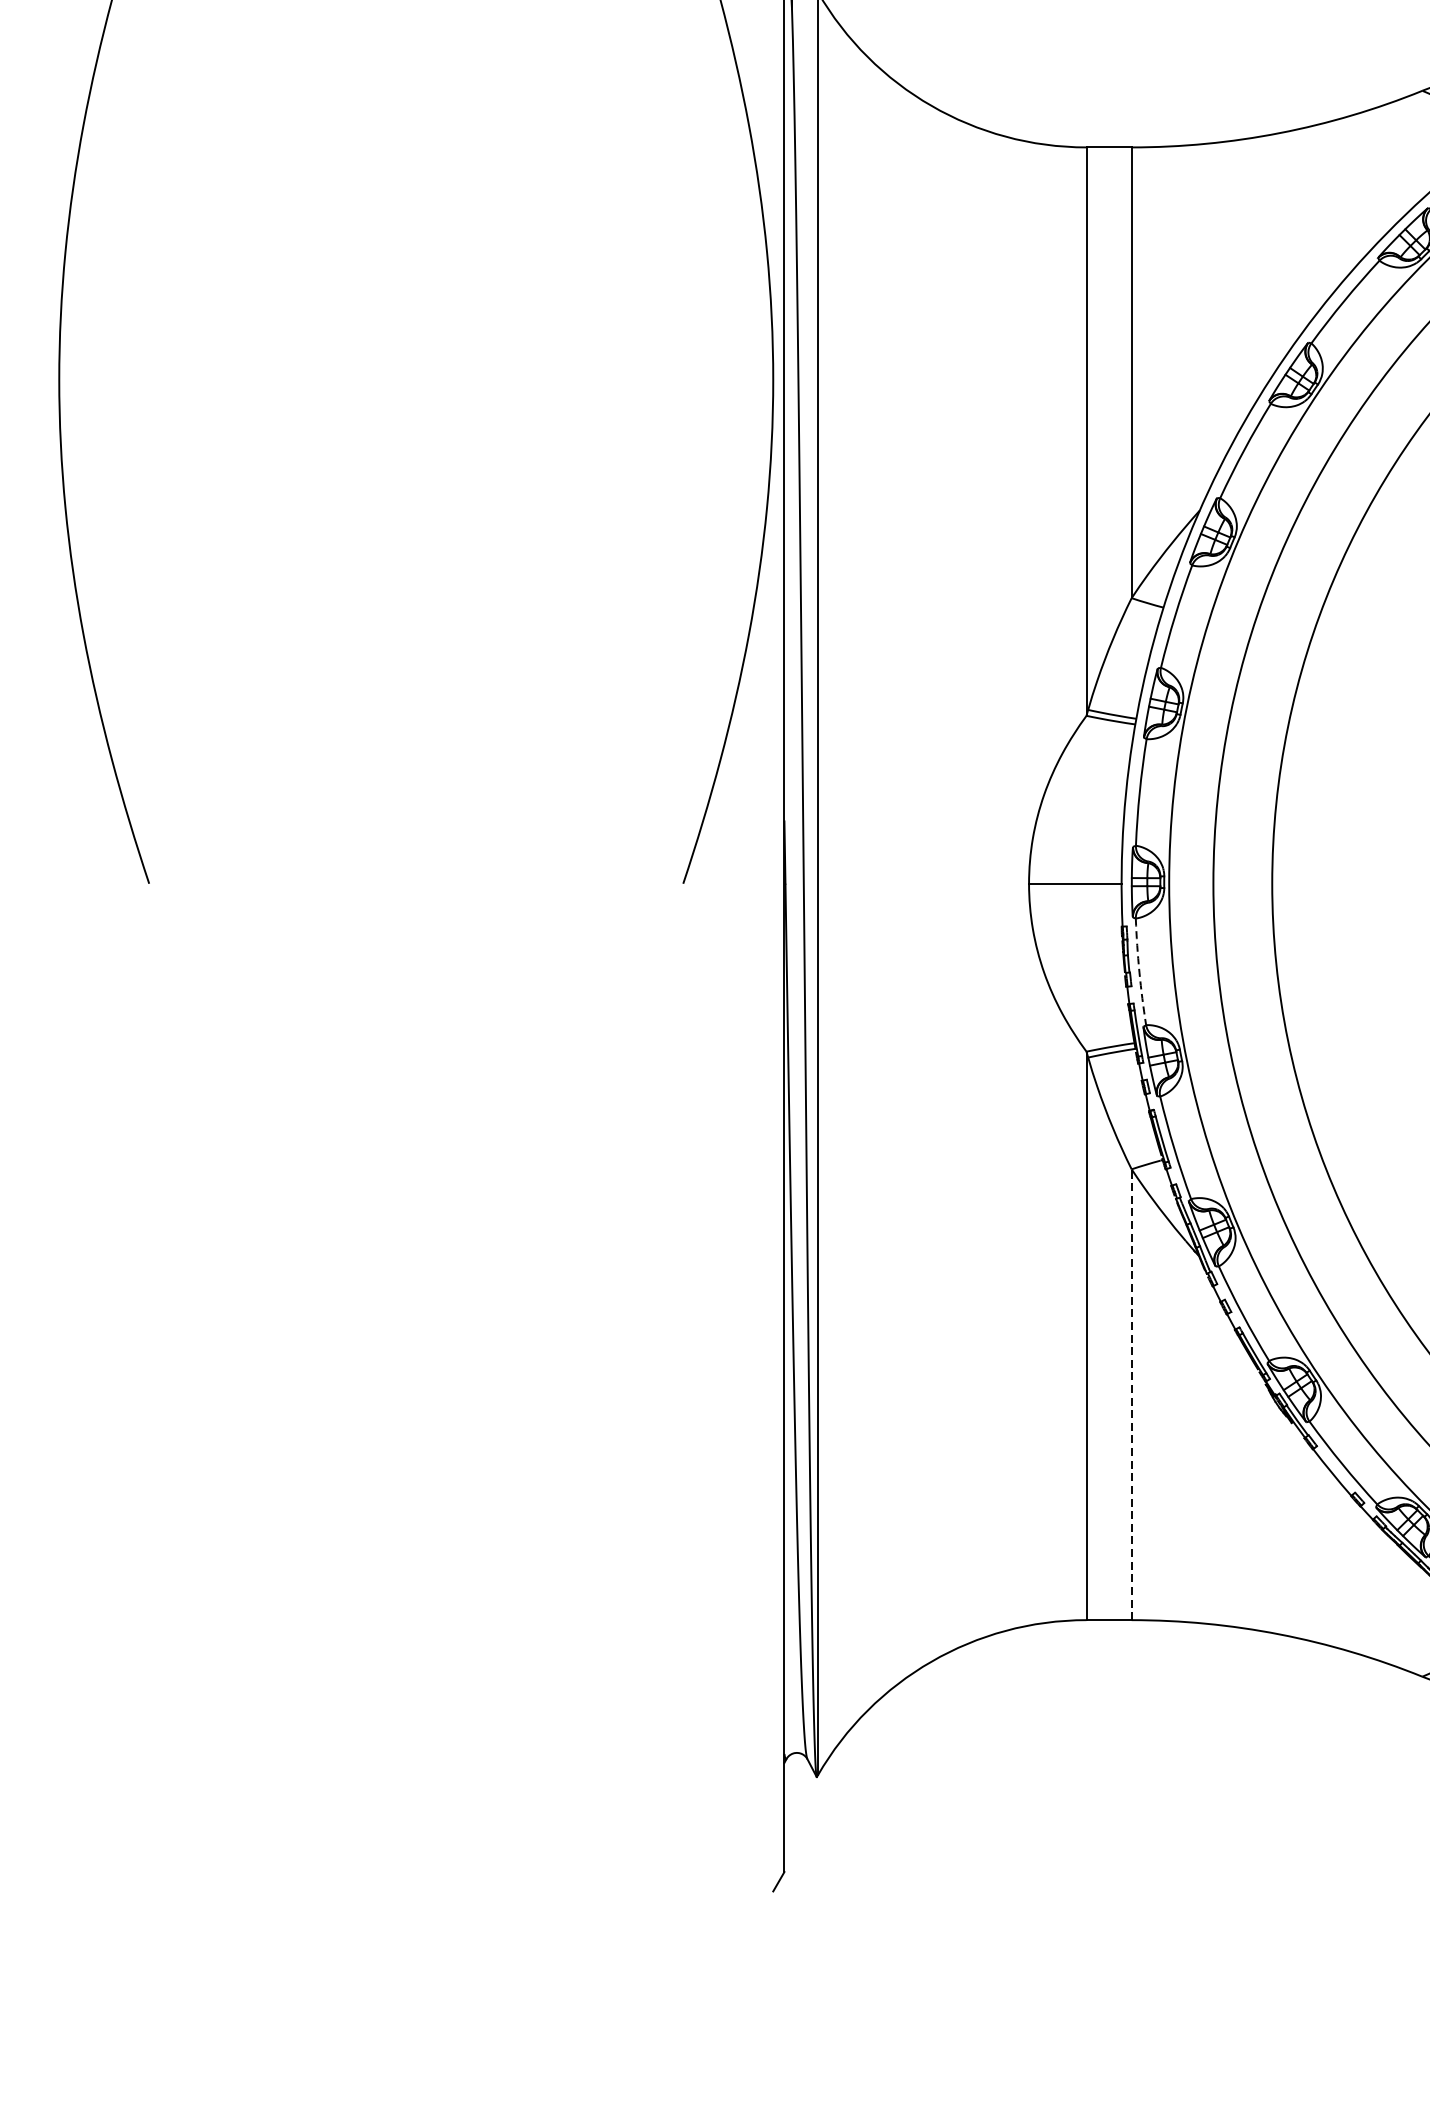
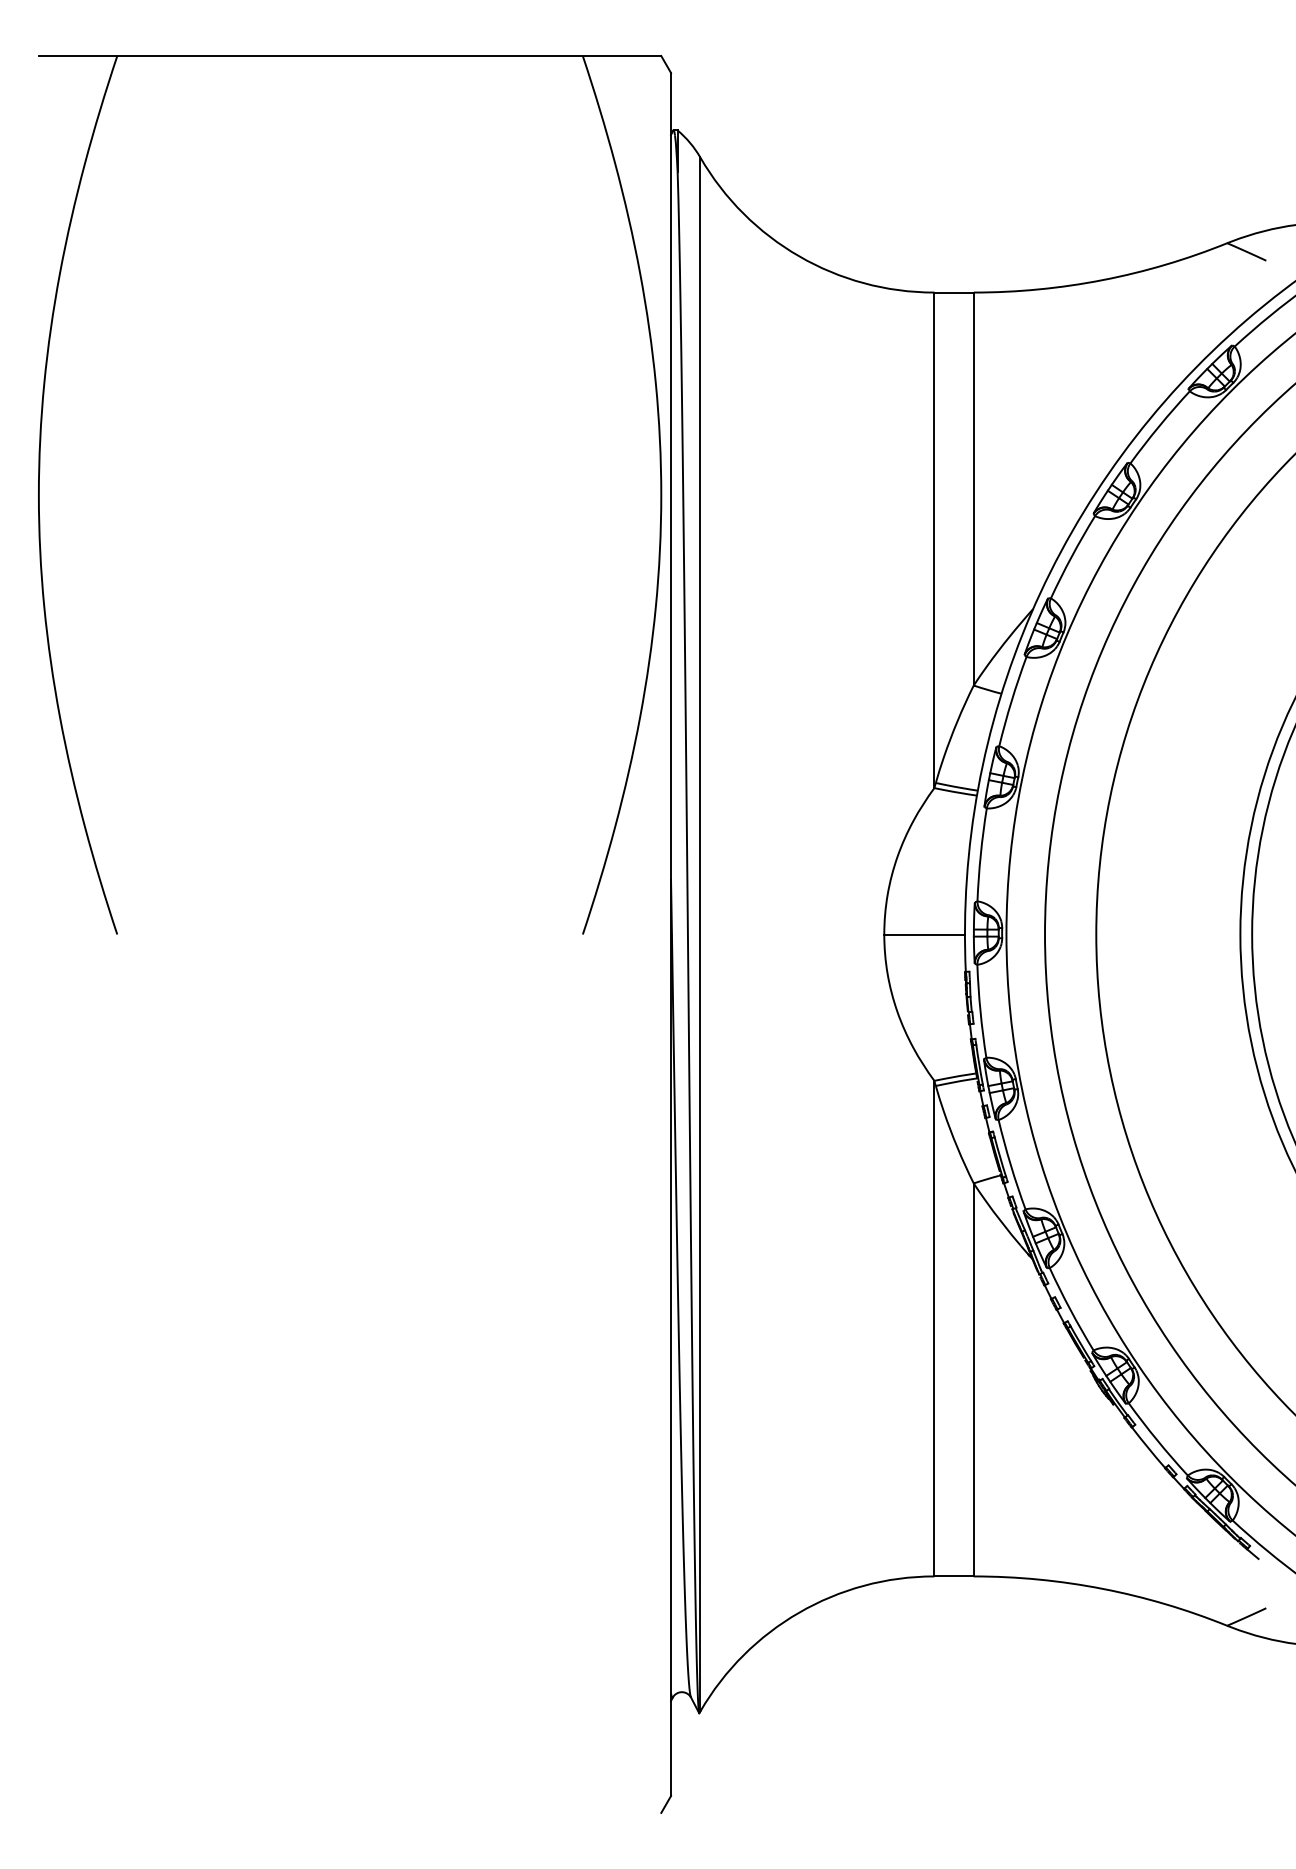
arc: (1139, 972) -> (980, 1011), dashed -> solid
line: (1131, 1394) -> (973, 1379), dashed -> solid

